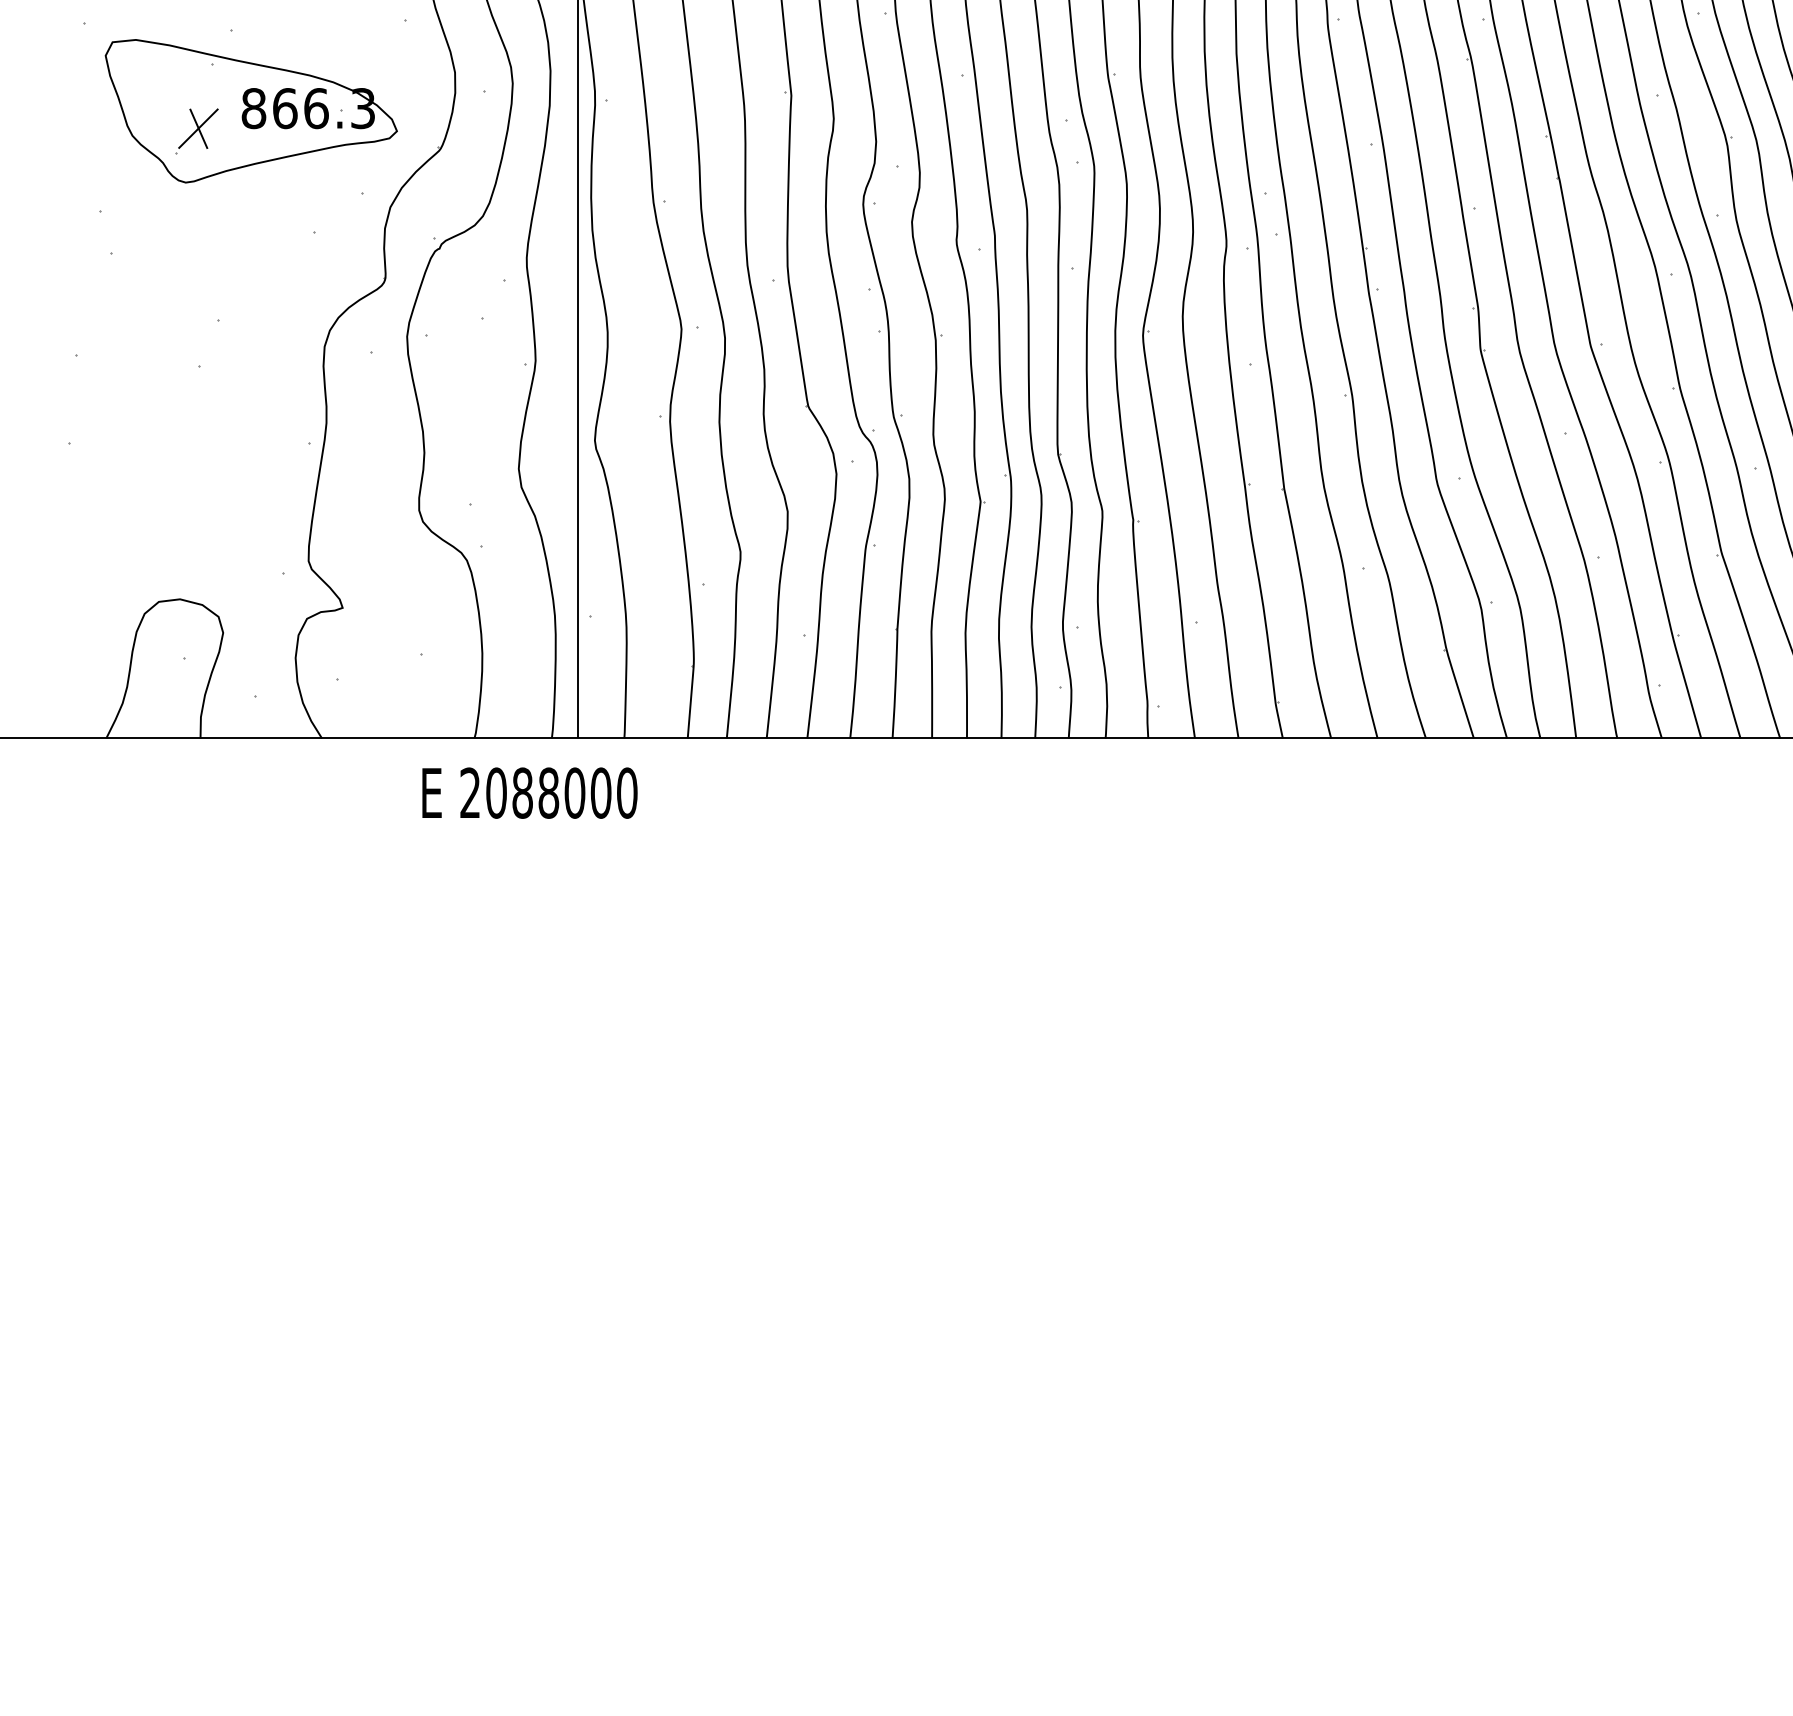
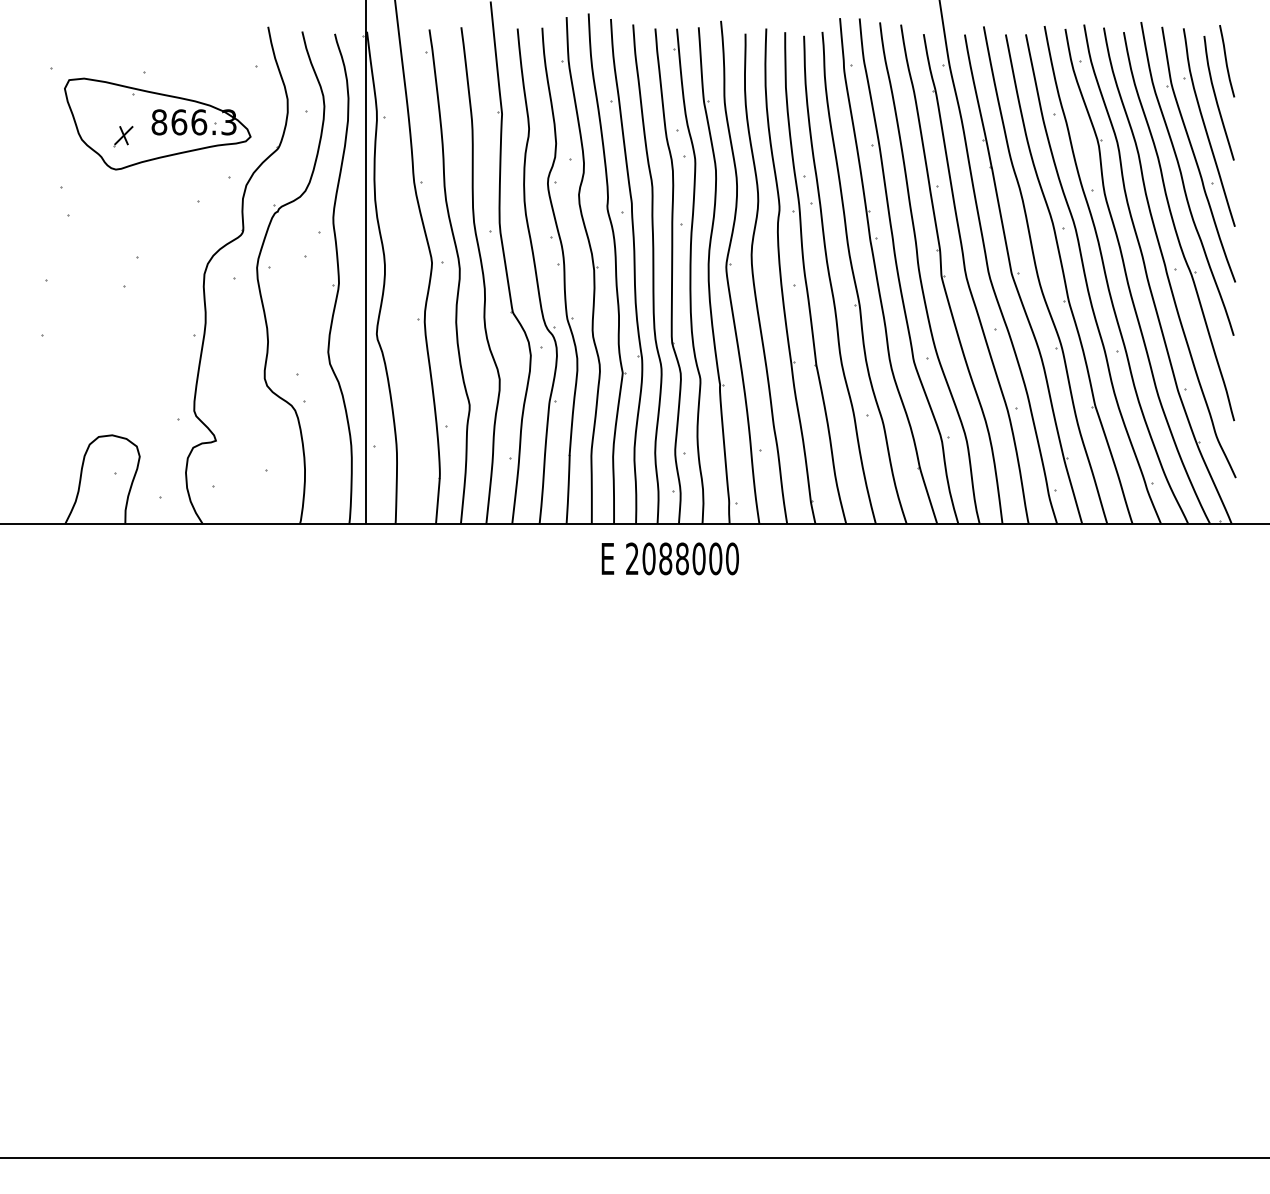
part: (197, 130) -> (123, 136), size x0.7
text: (528, 792) -> (669, 558), moved

